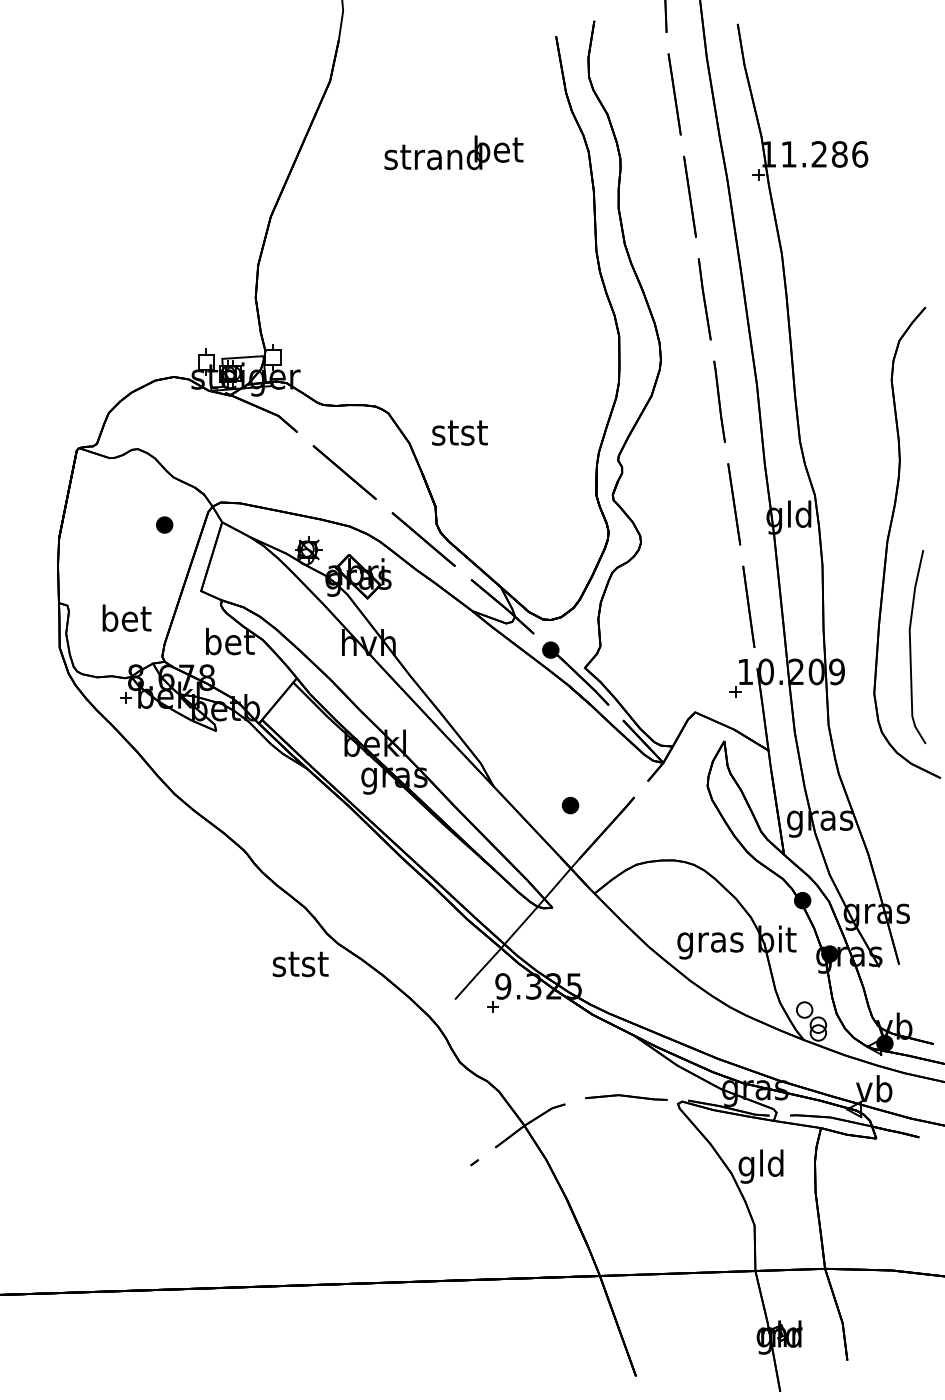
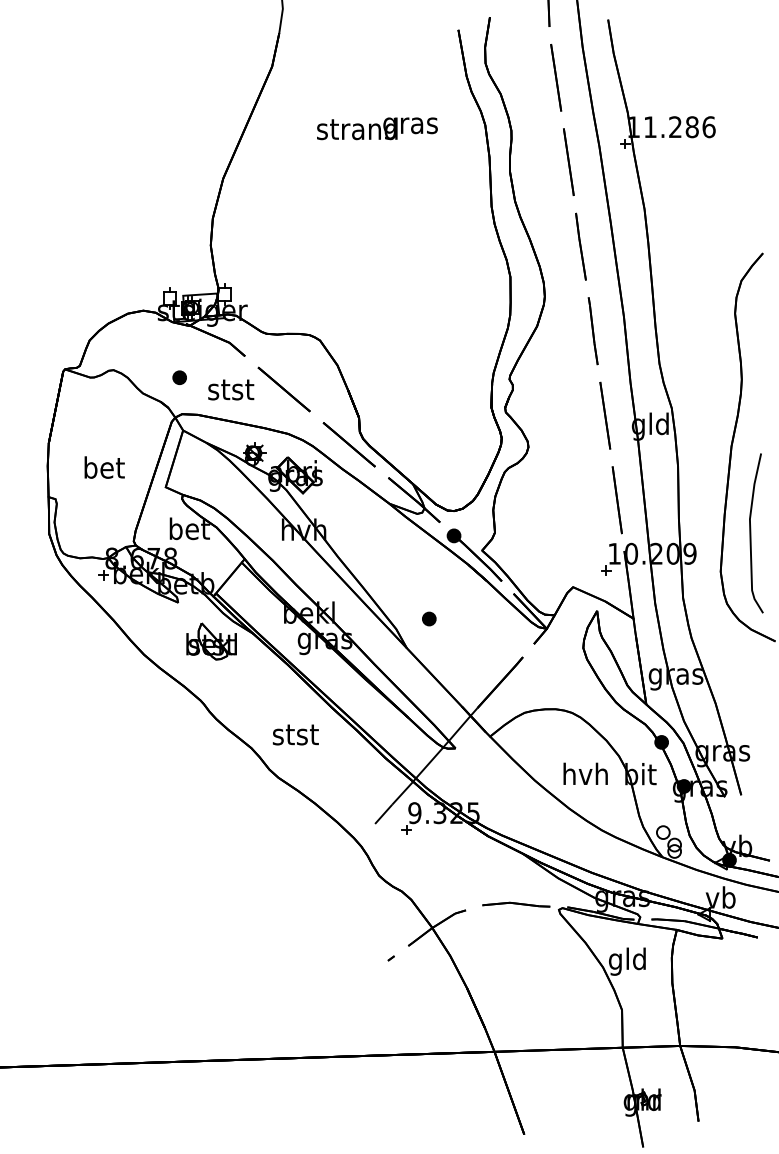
text: (497, 152) -> (410, 125), bet -> gras
text: (460, 432) -> (231, 389), moved
part: (164, 524) -> (179, 377), moved
text: (126, 618) -> (104, 467), moved
part: (256, 778) -> (211, 641), added
part: (570, 804) -> (429, 618), moved
text: (710, 941) -> (585, 776), gras -> hvh
text: (300, 963) -> (295, 734), moved

